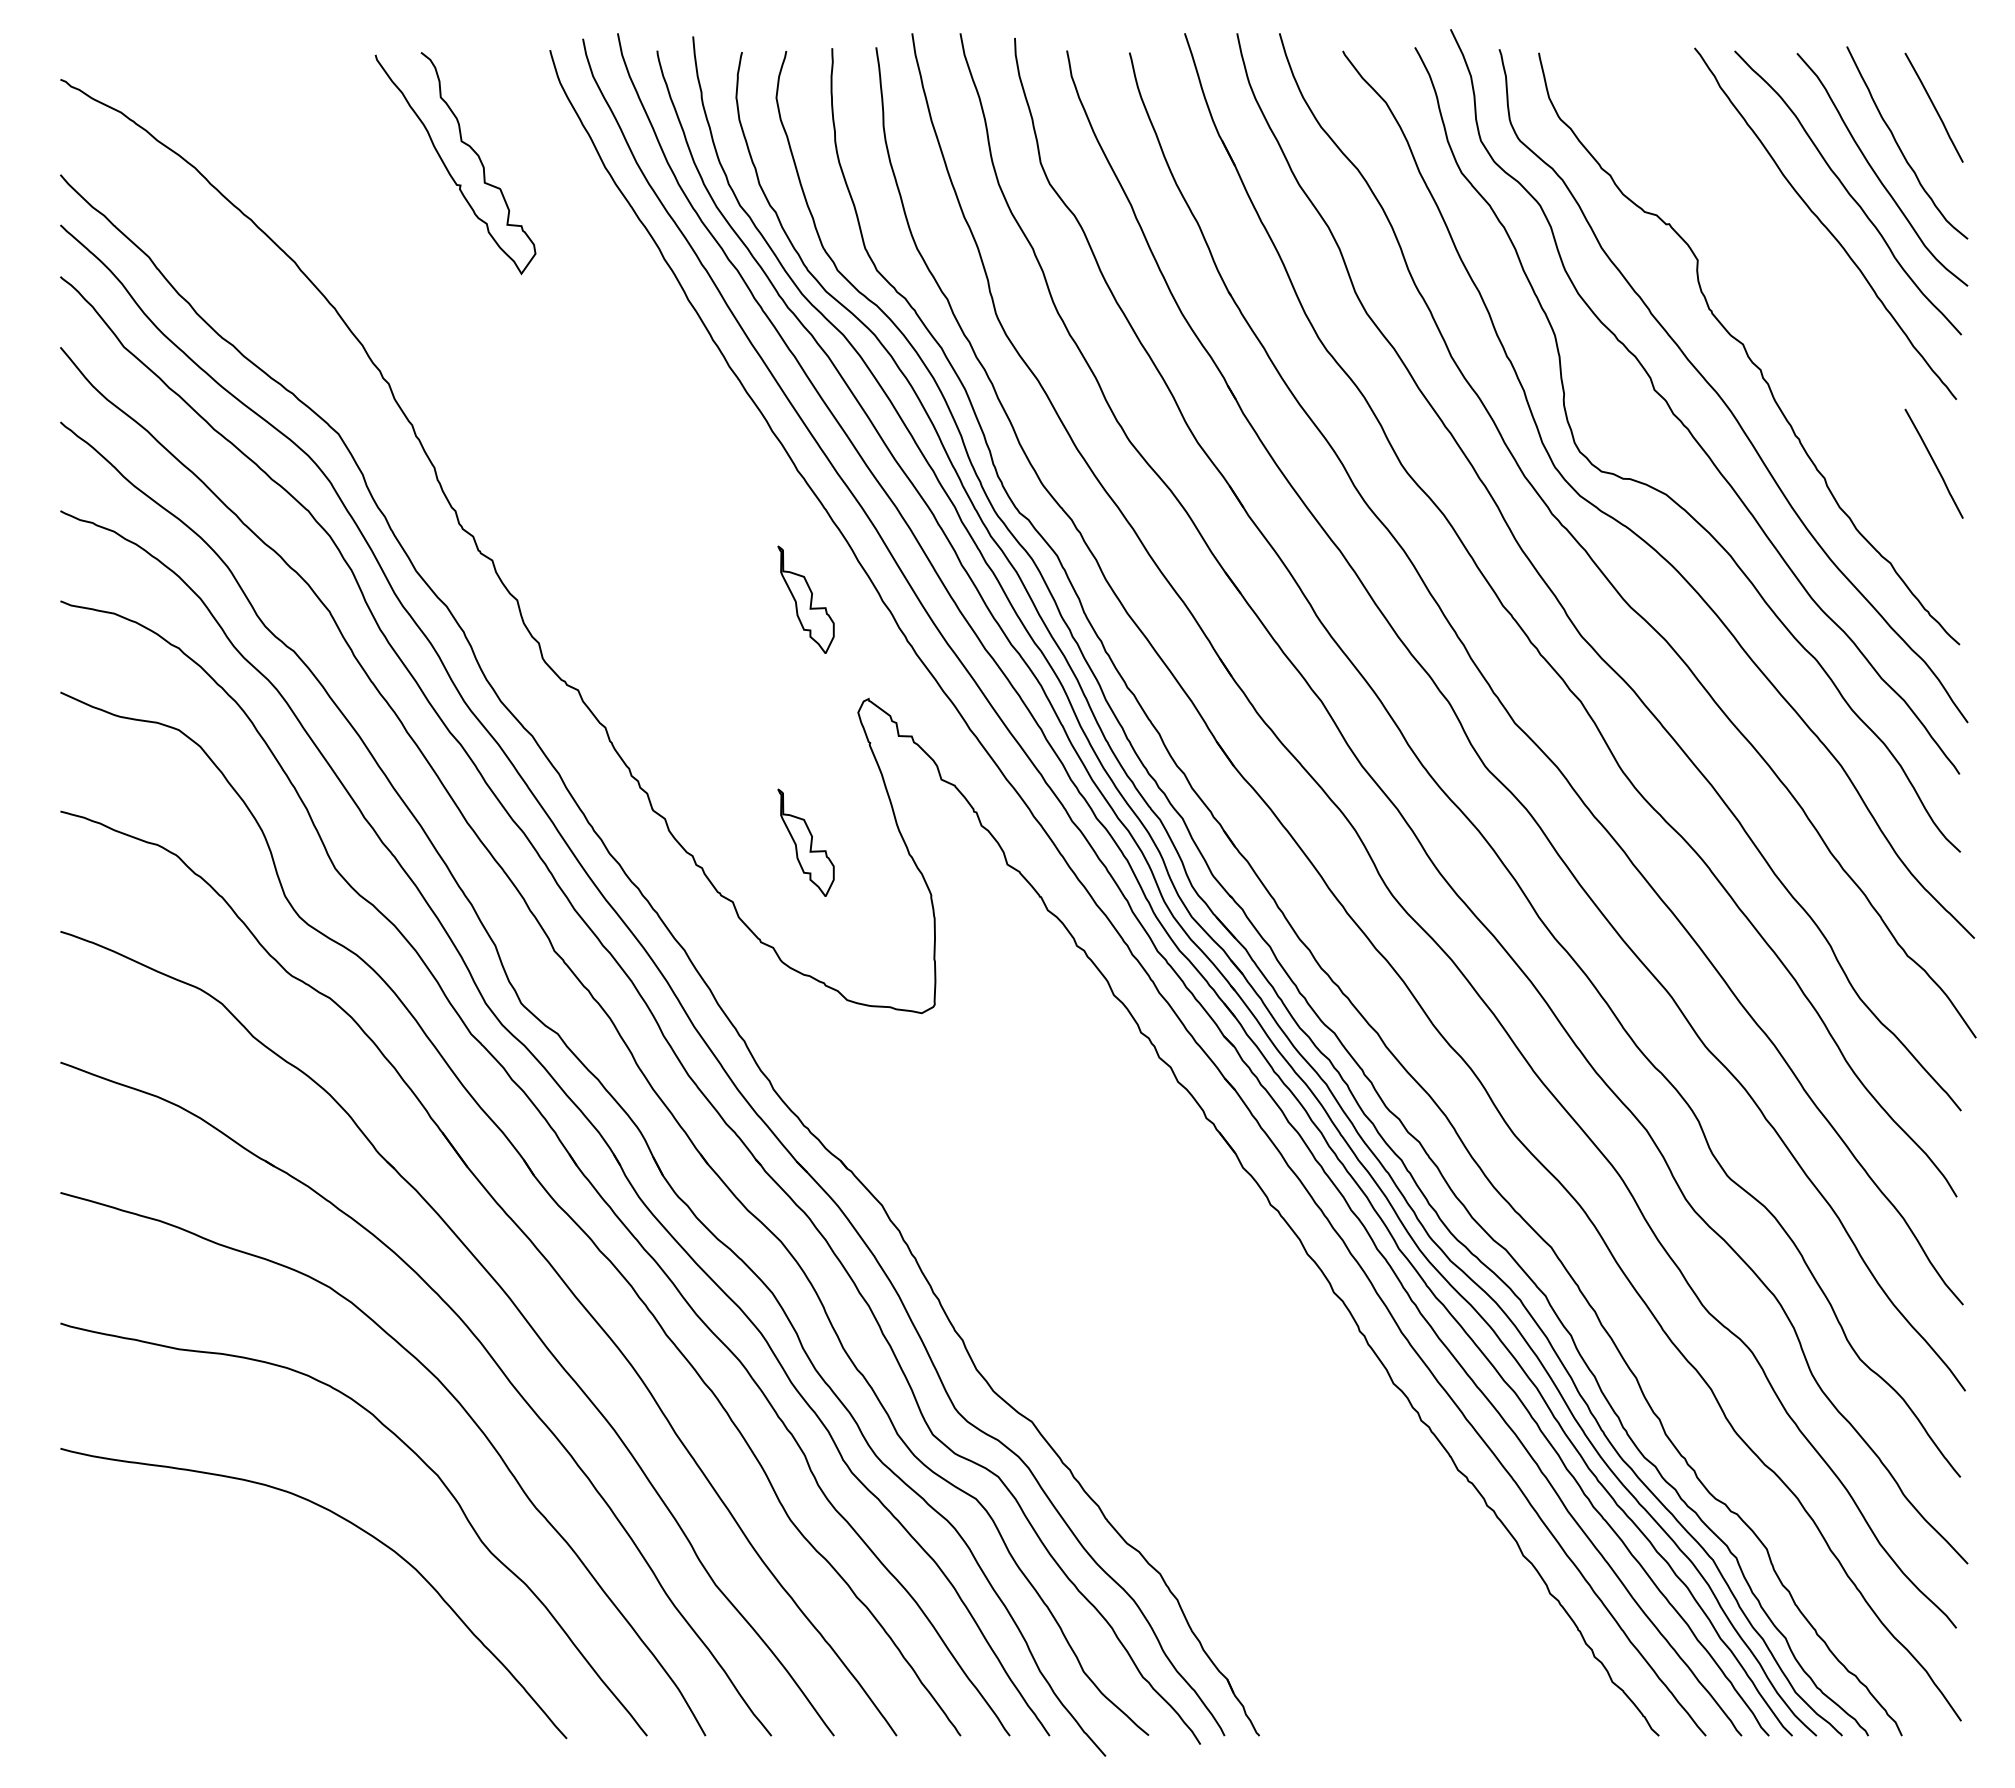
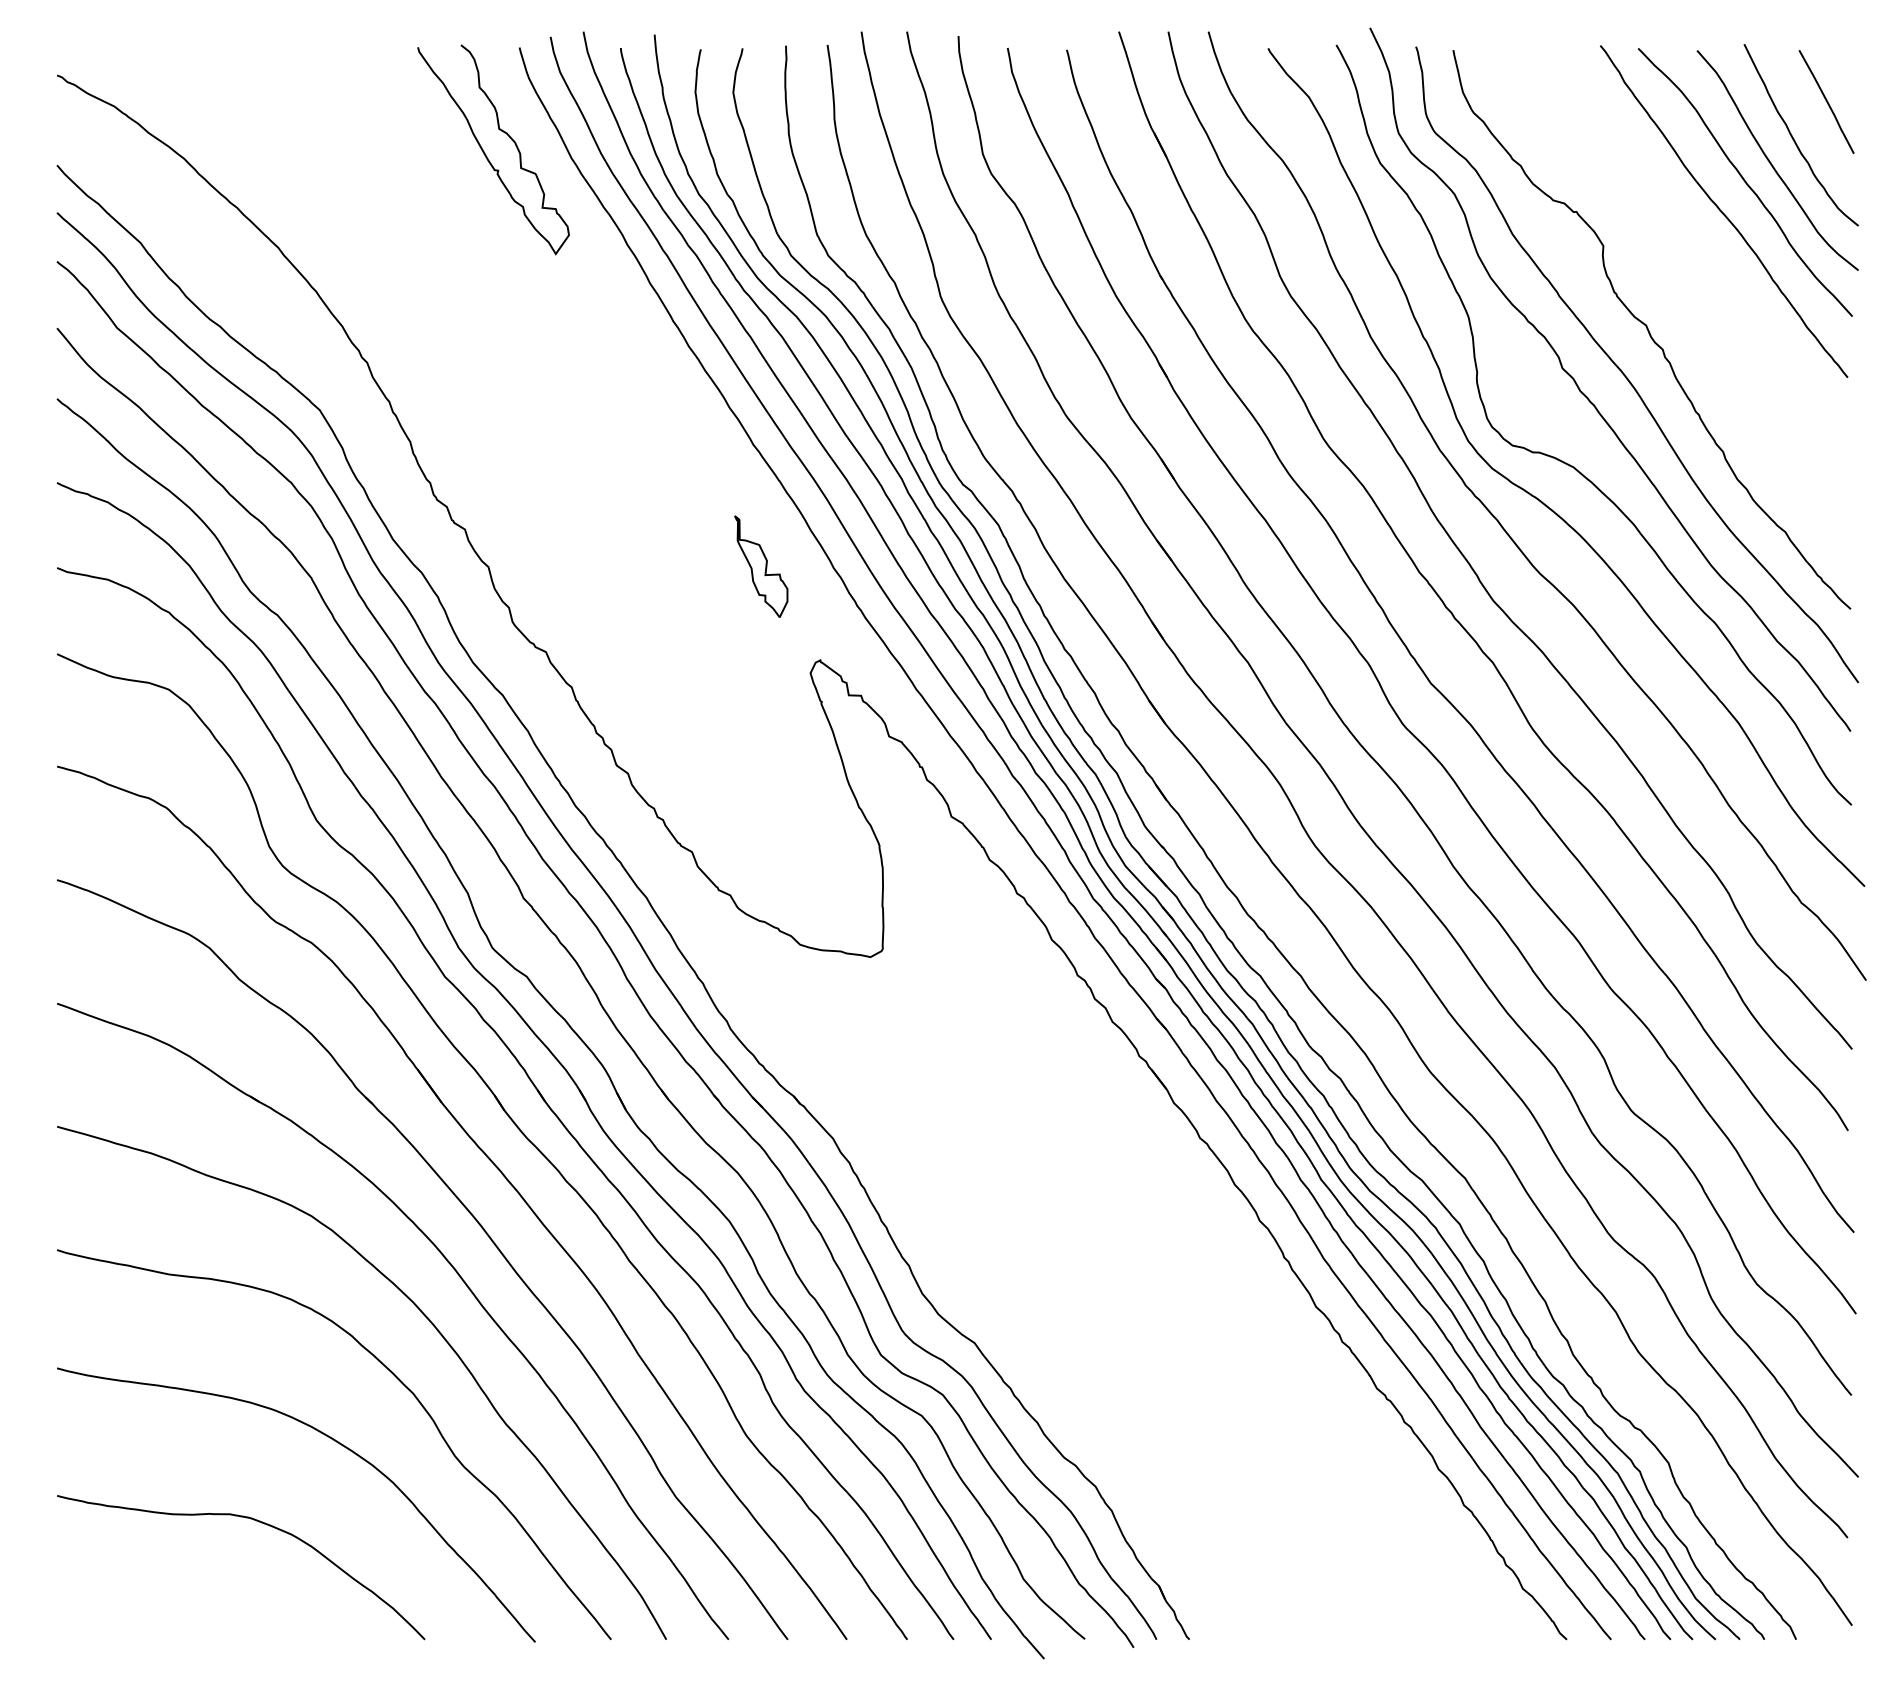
curve: (447, 167) -> (485, 153), moved
curve: (1933, 463) -> (1826, 437), removed
part: (805, 842) -> (760, 795), removed
curve: (275, 1612) -> (260, 1523), added

